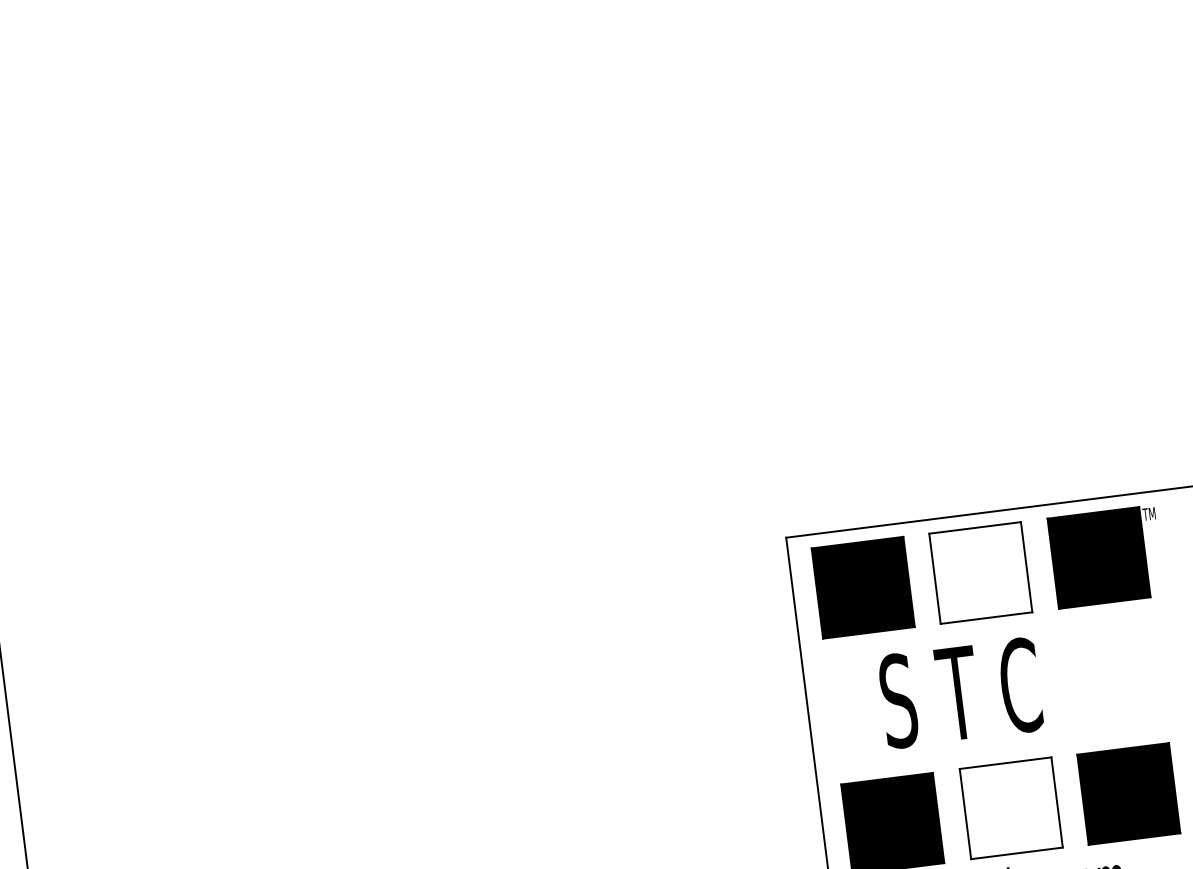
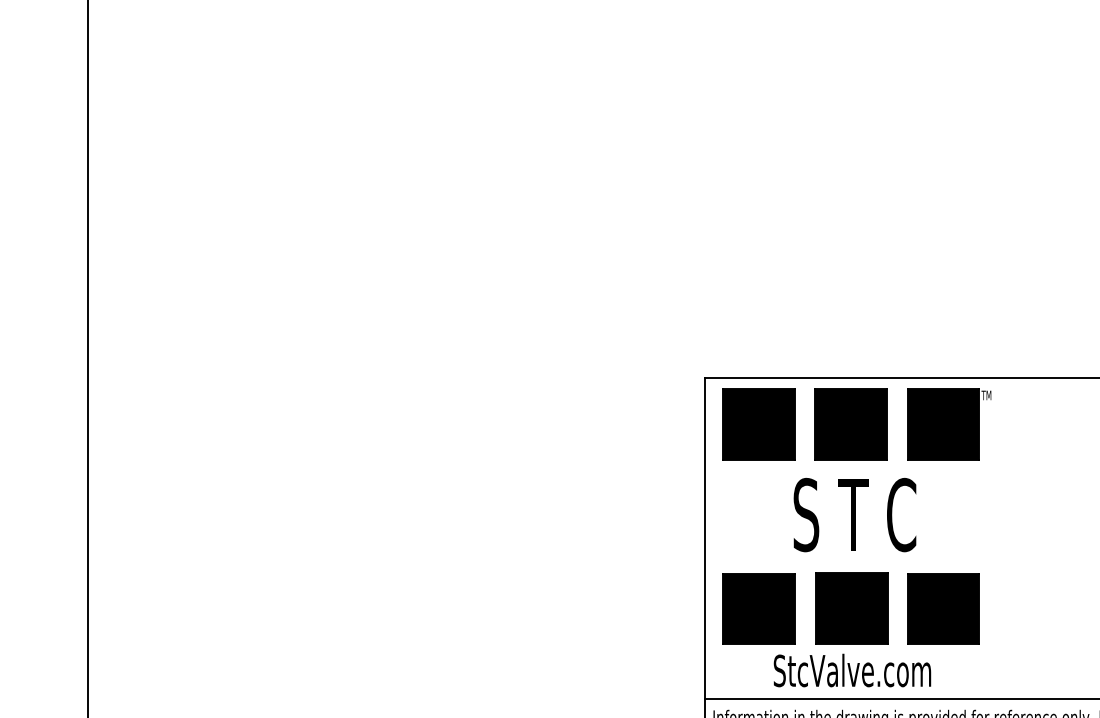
fill: (980, 573) -> (850, 424), added
text: (960, 692) -> (854, 514), moved
fill: (1011, 808) -> (851, 608), added

